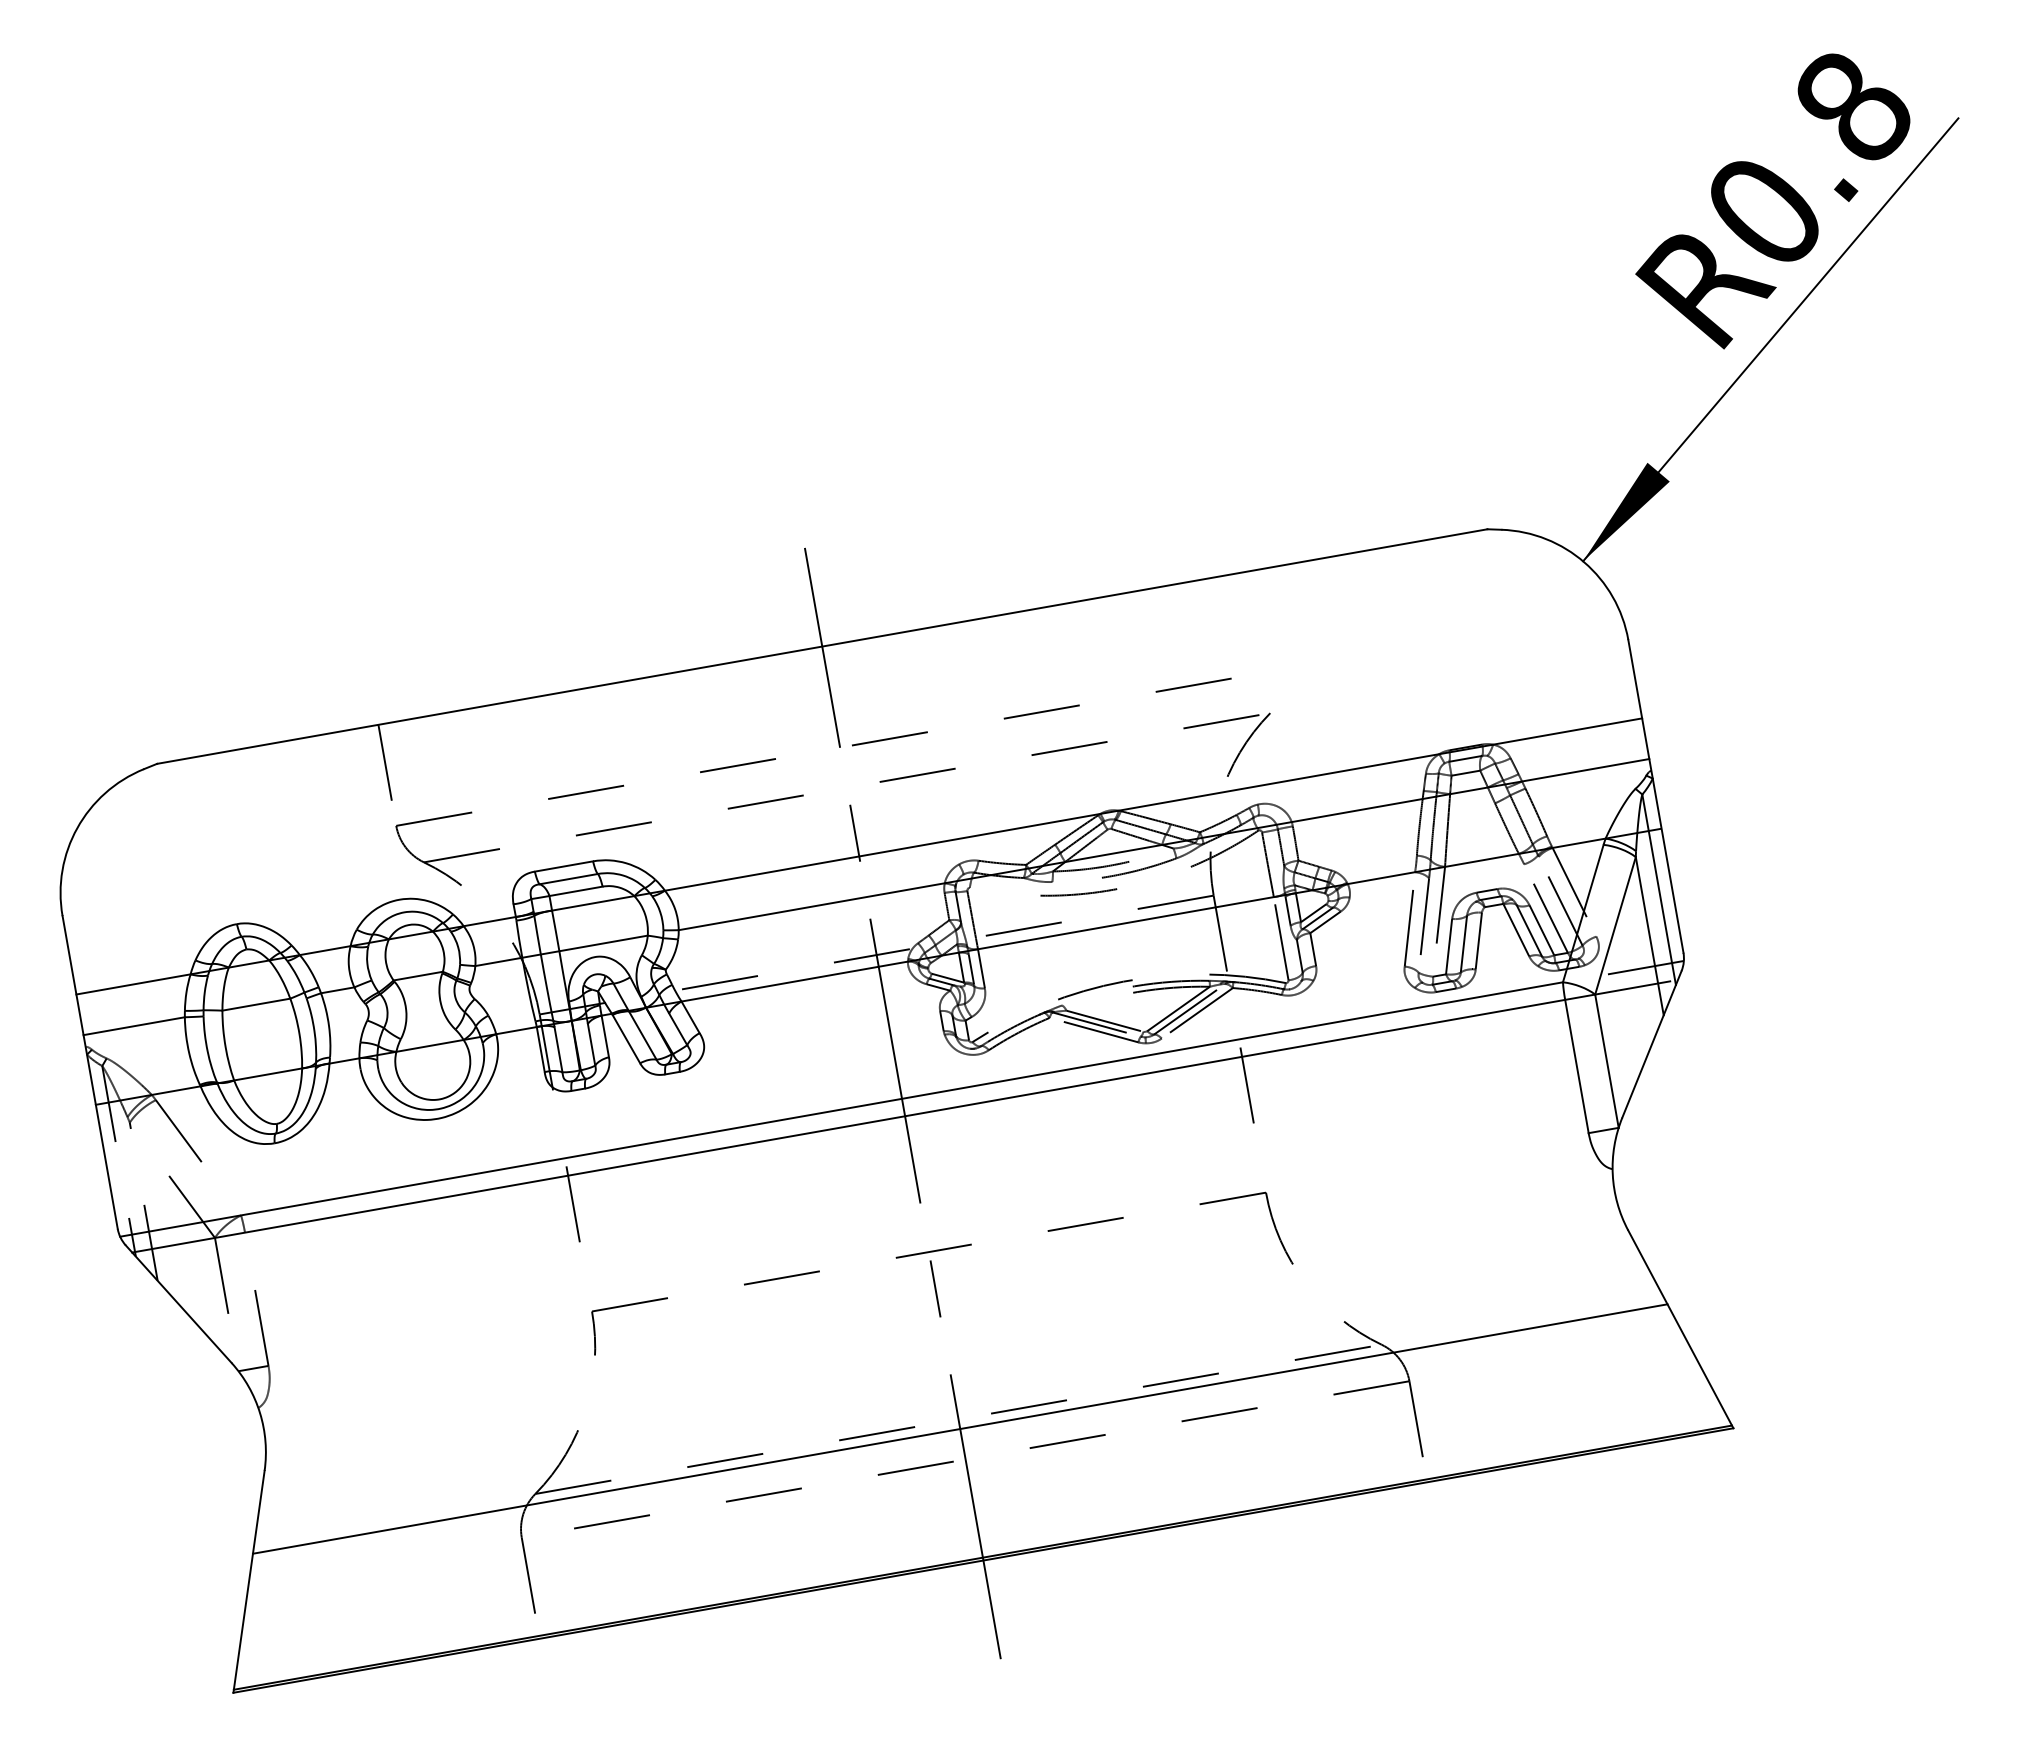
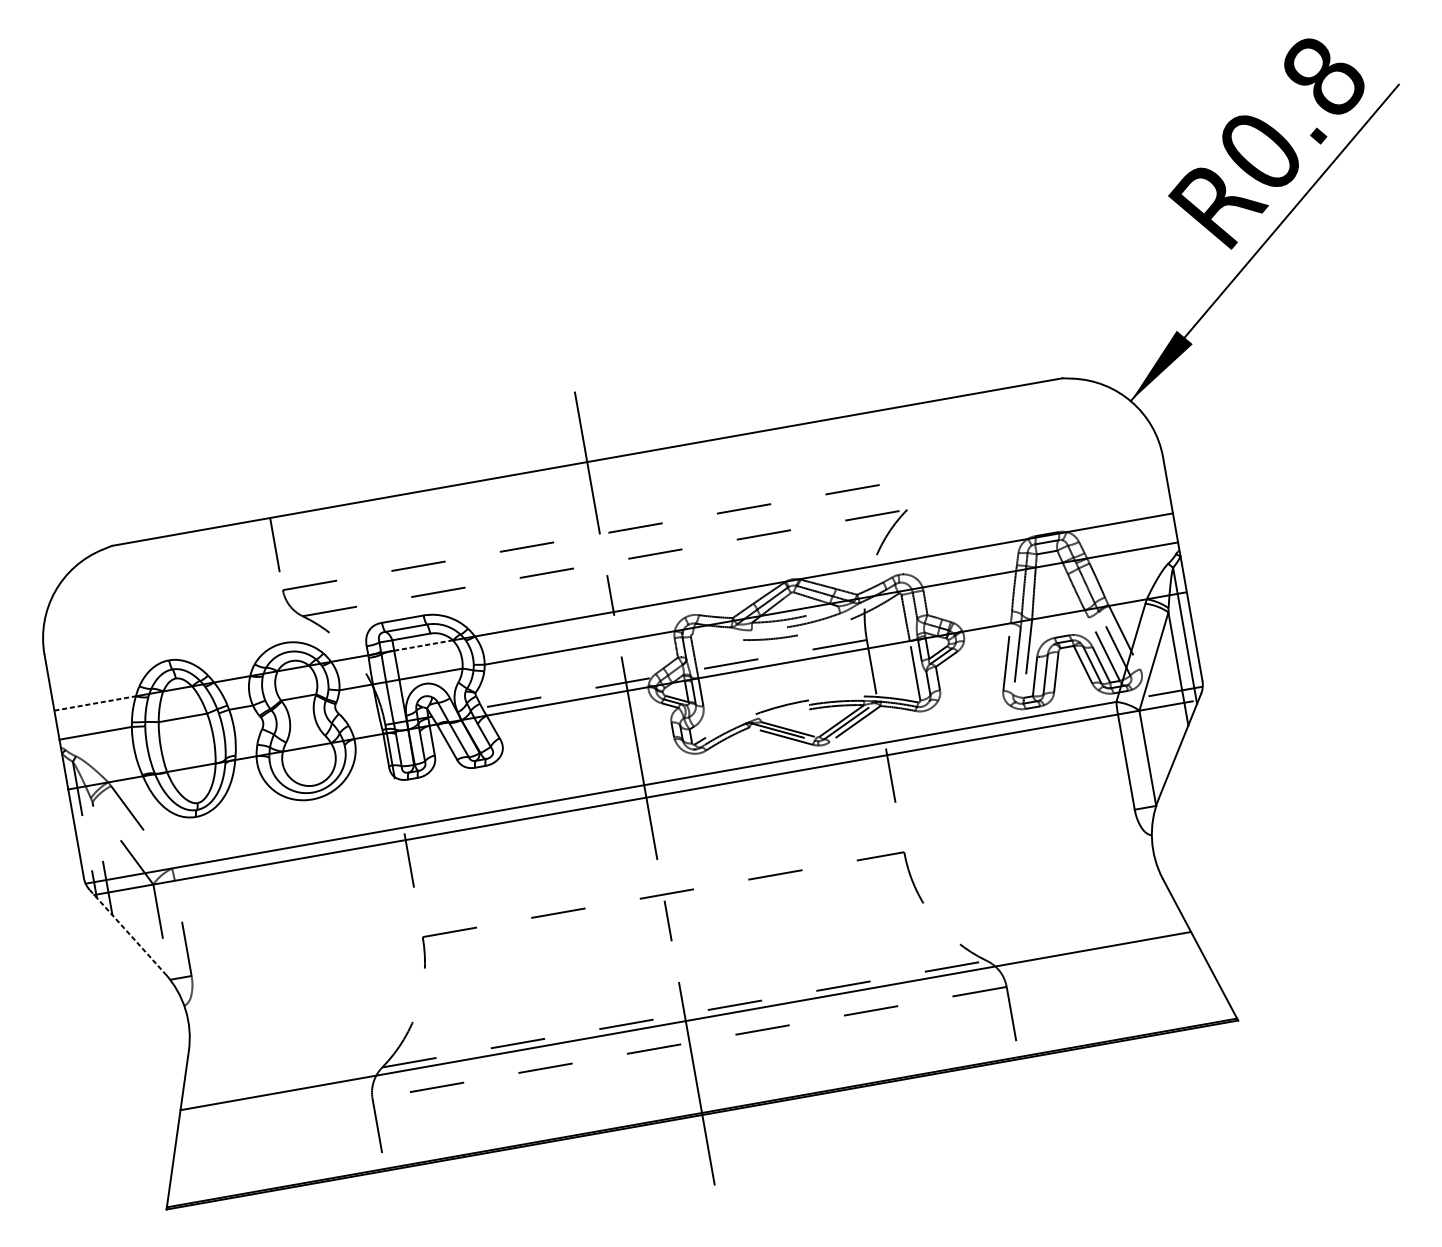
line: (593, 903) -> (423, 645), solid -> dashed
line: (133, 984) -> (95, 703), solid -> dashed
line: (179, 1304) -> (128, 932), solid -> dashed

